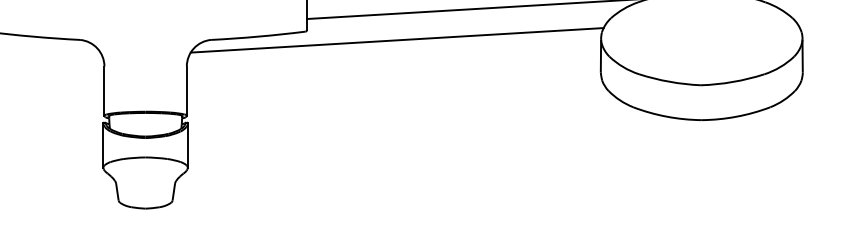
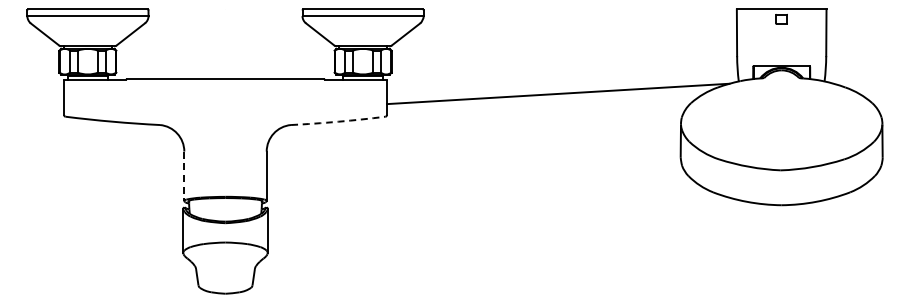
arc: (258, 36) -> (338, 121), solid -> dashed
line: (396, 40) -> (476, 125), removed
line: (104, 91) -> (184, 176), solid -> dashed

